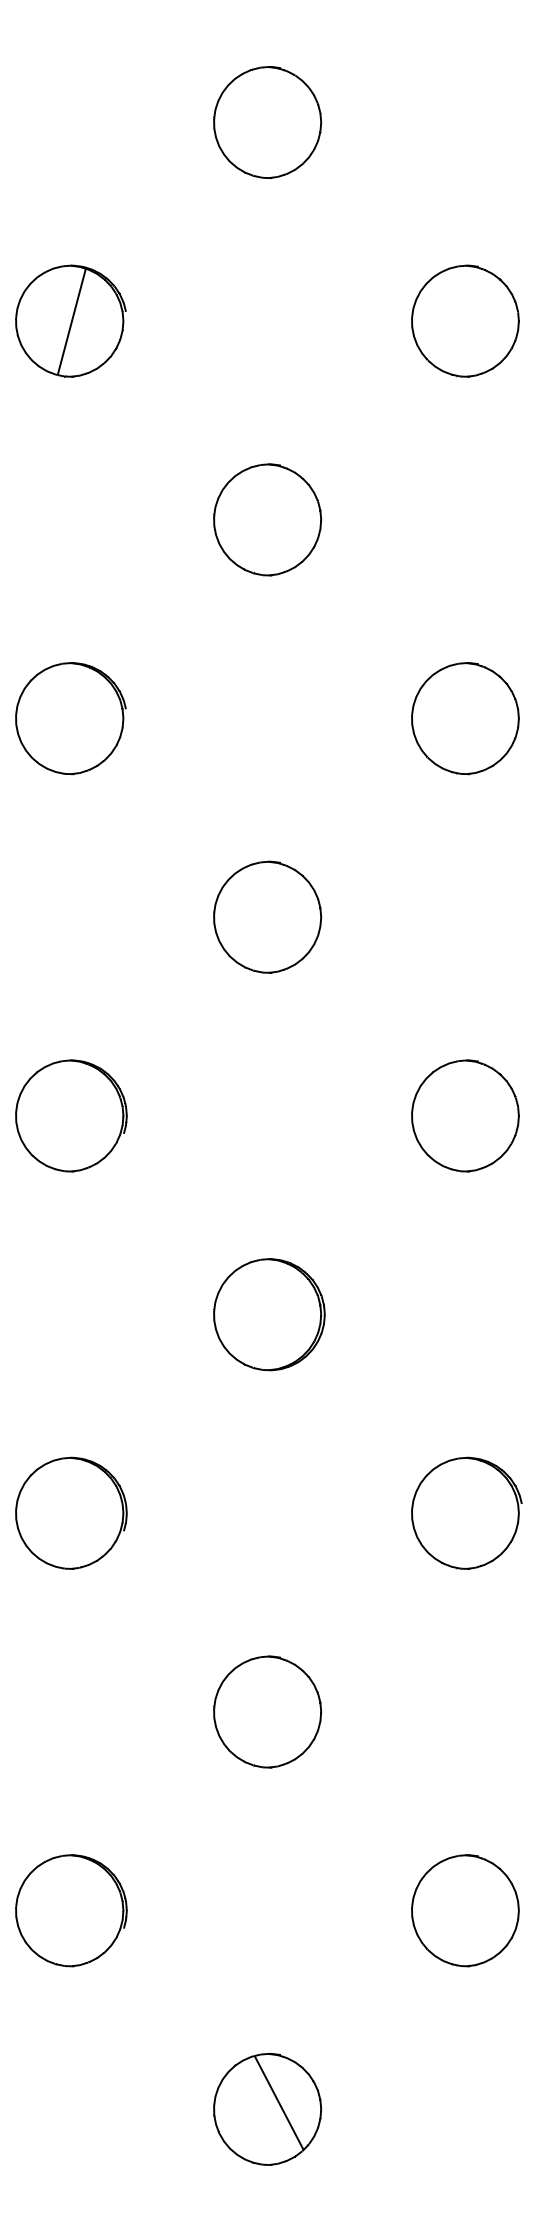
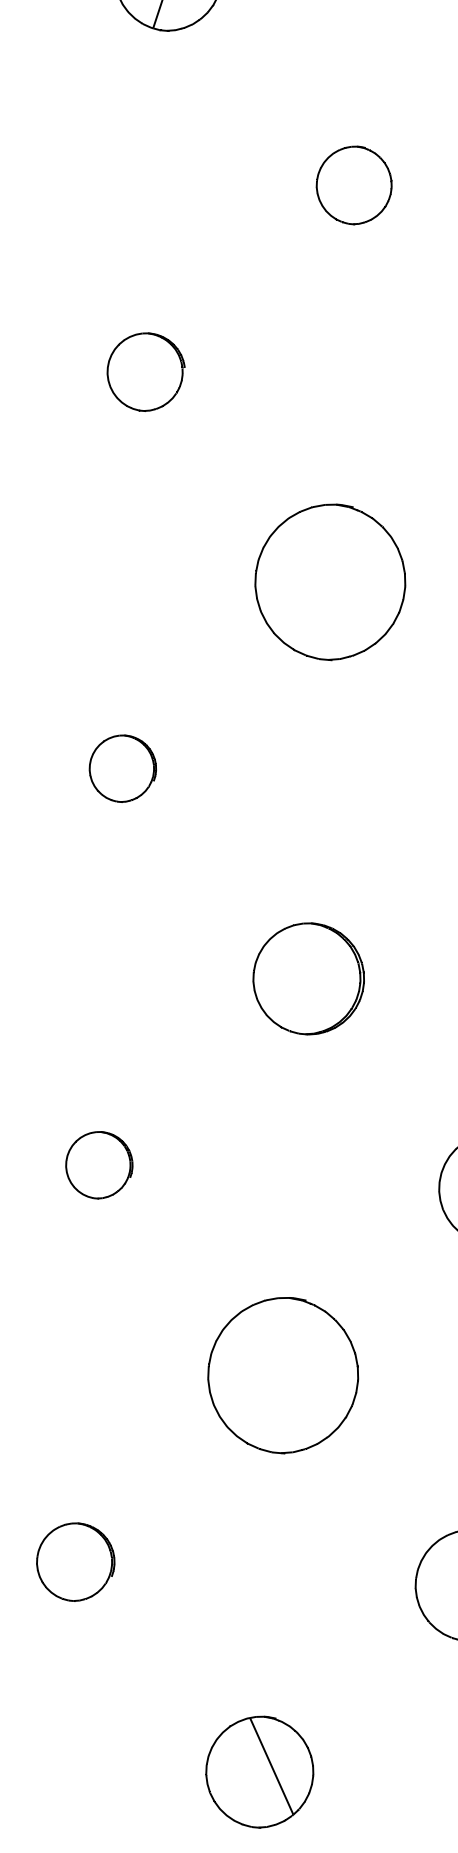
part: (267, 519) -> (354, 184), size x0.7
part: (70, 718) -> (145, 371), size x0.7
part: (267, 916) -> (330, 581), size x1.4
part: (71, 1115) -> (123, 768), size x0.6
part: (71, 1512) -> (99, 1164), size x0.6
part: (267, 1711) -> (283, 1374), size x1.4
part: (71, 1910) -> (75, 1561), size x0.7

